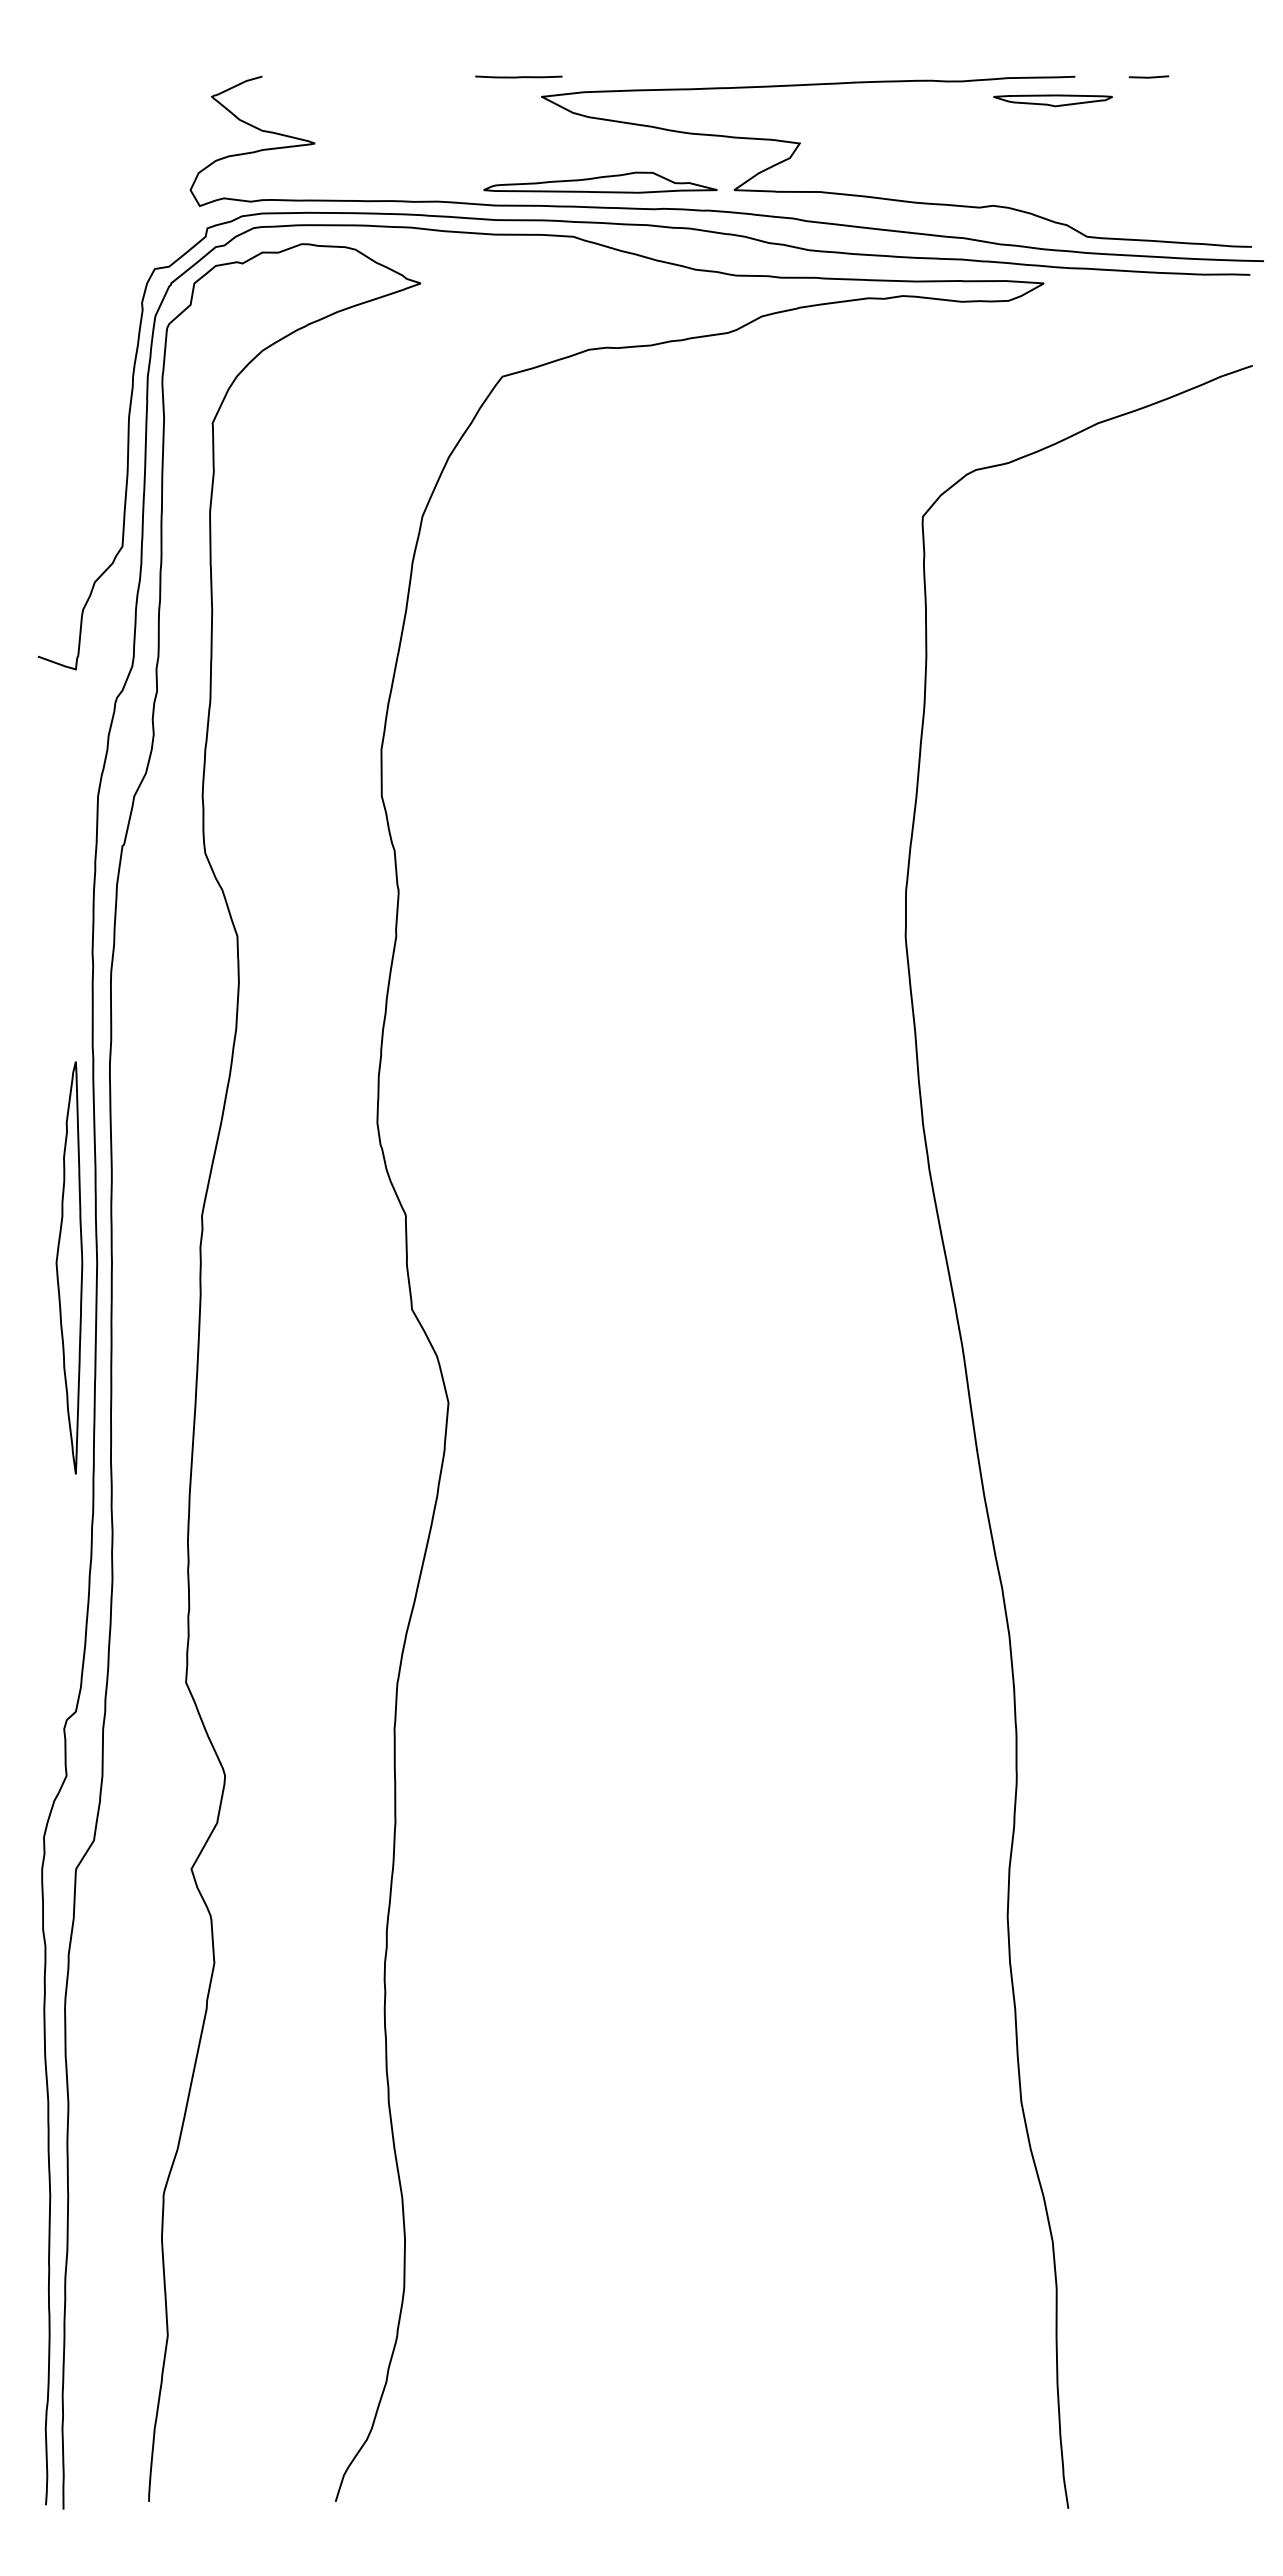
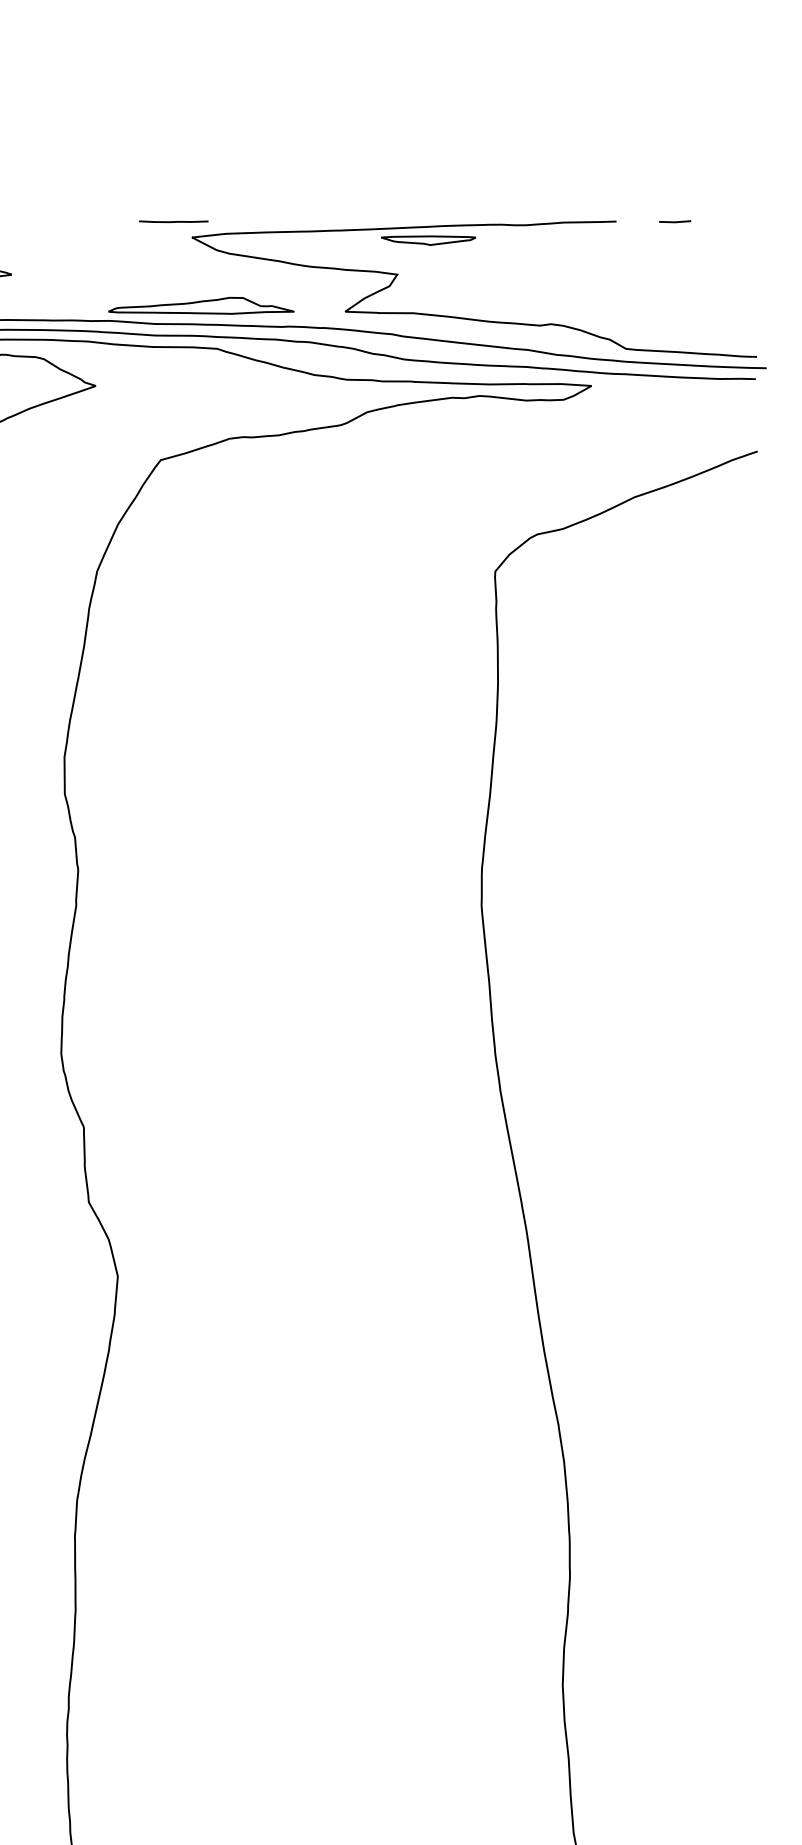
part: (1052, 100) -> (428, 240), moved
part: (600, 182) -> (201, 305), moved

